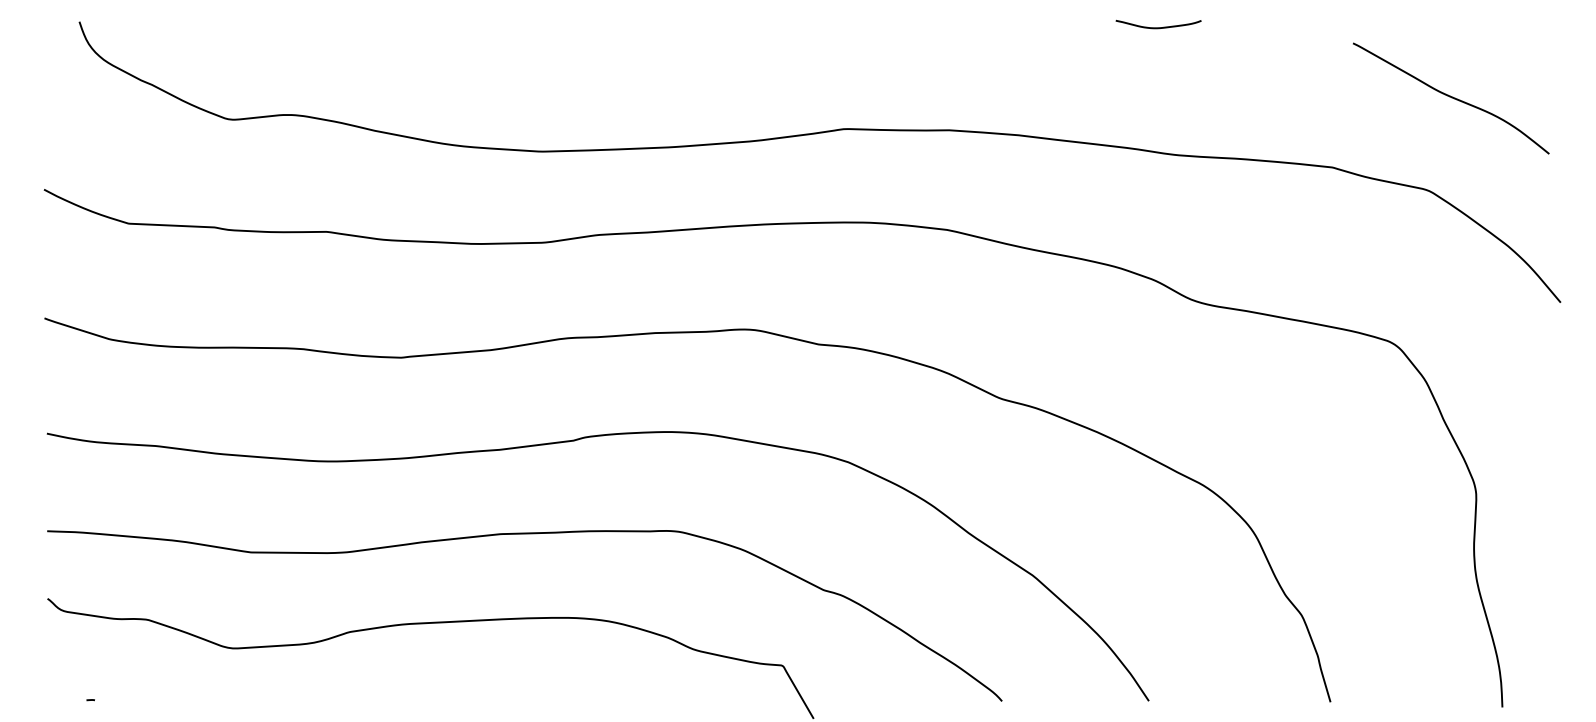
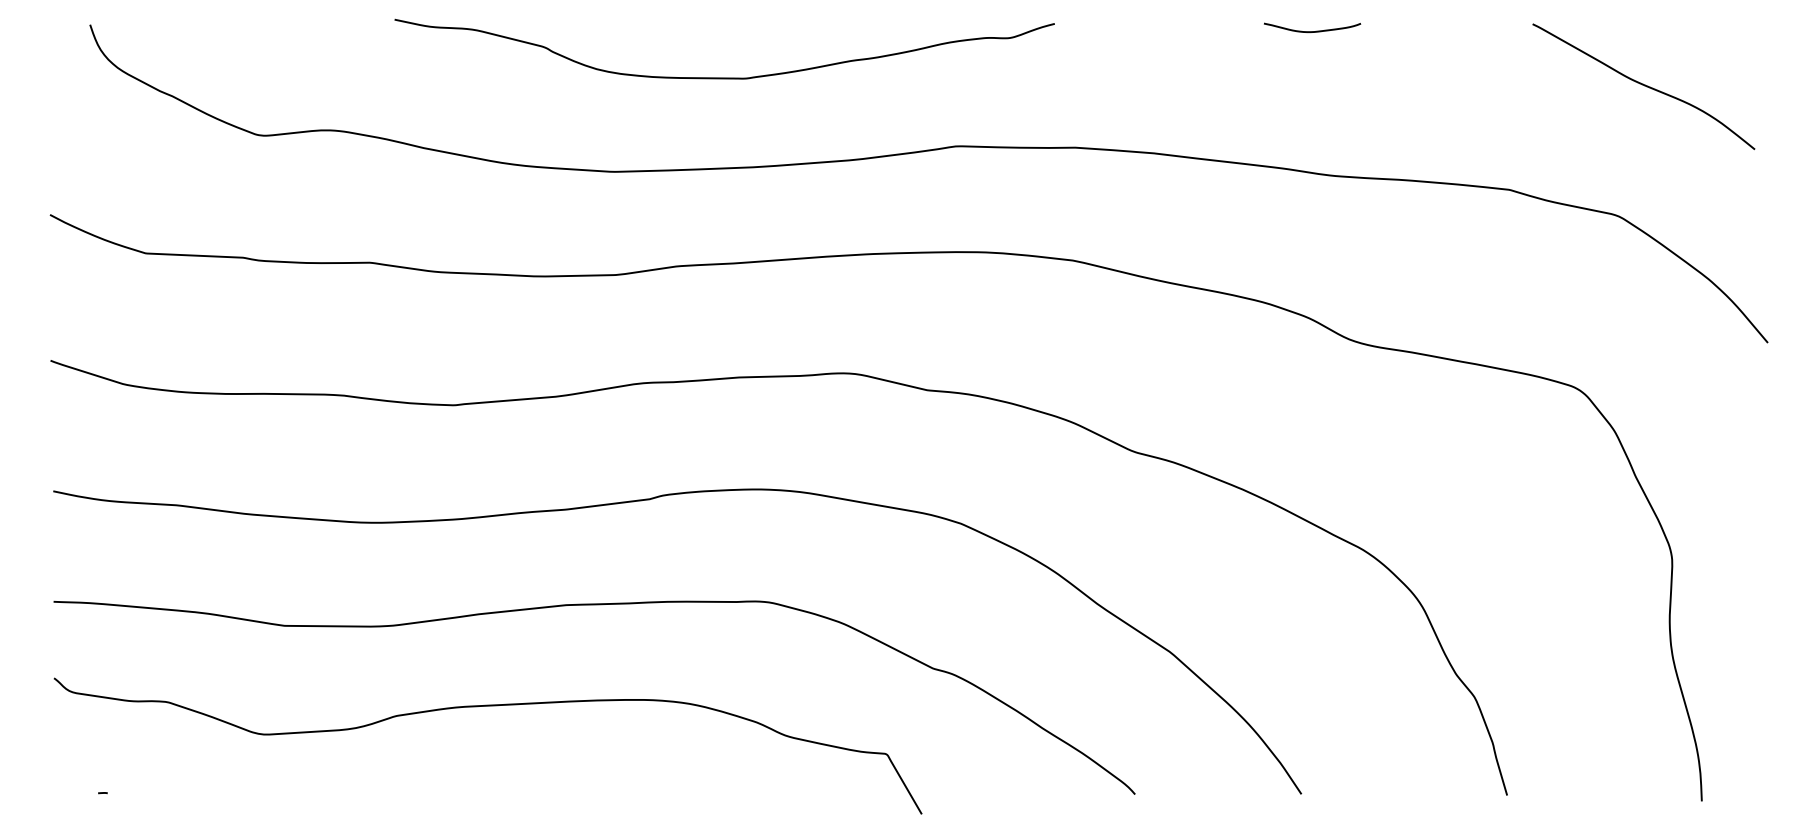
curve: (639, 68) -> (724, 77), added
curve: (1450, 97) -> (1643, 85), moved

